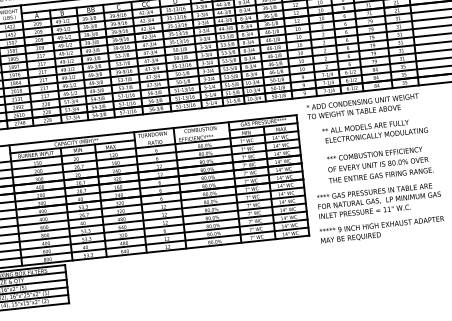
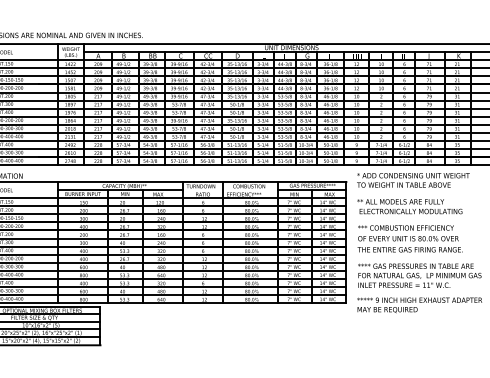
text: (374, 130) -> (409, 206), moved
text: (379, 164) -> (409, 238), moved

